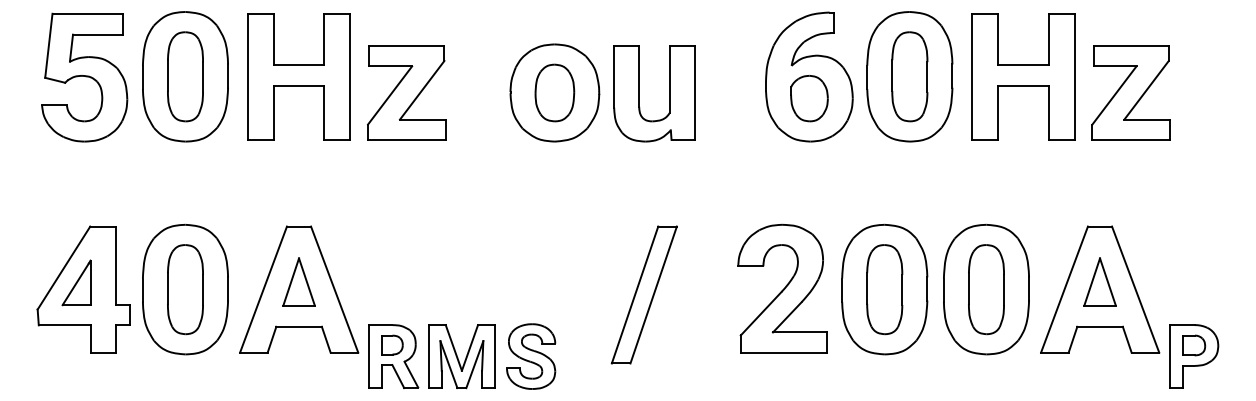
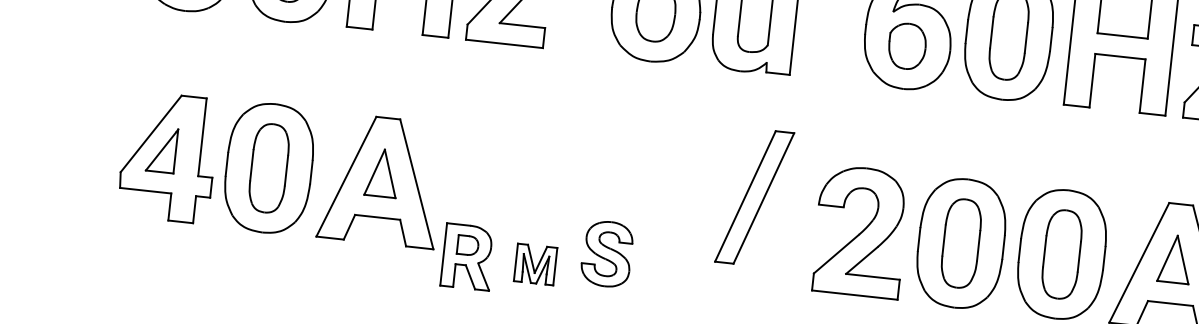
part: (643, 294) -> (753, 196), moved
part: (461, 356) -> (535, 264), size x0.6
part: (531, 356) -> (607, 254), moved

